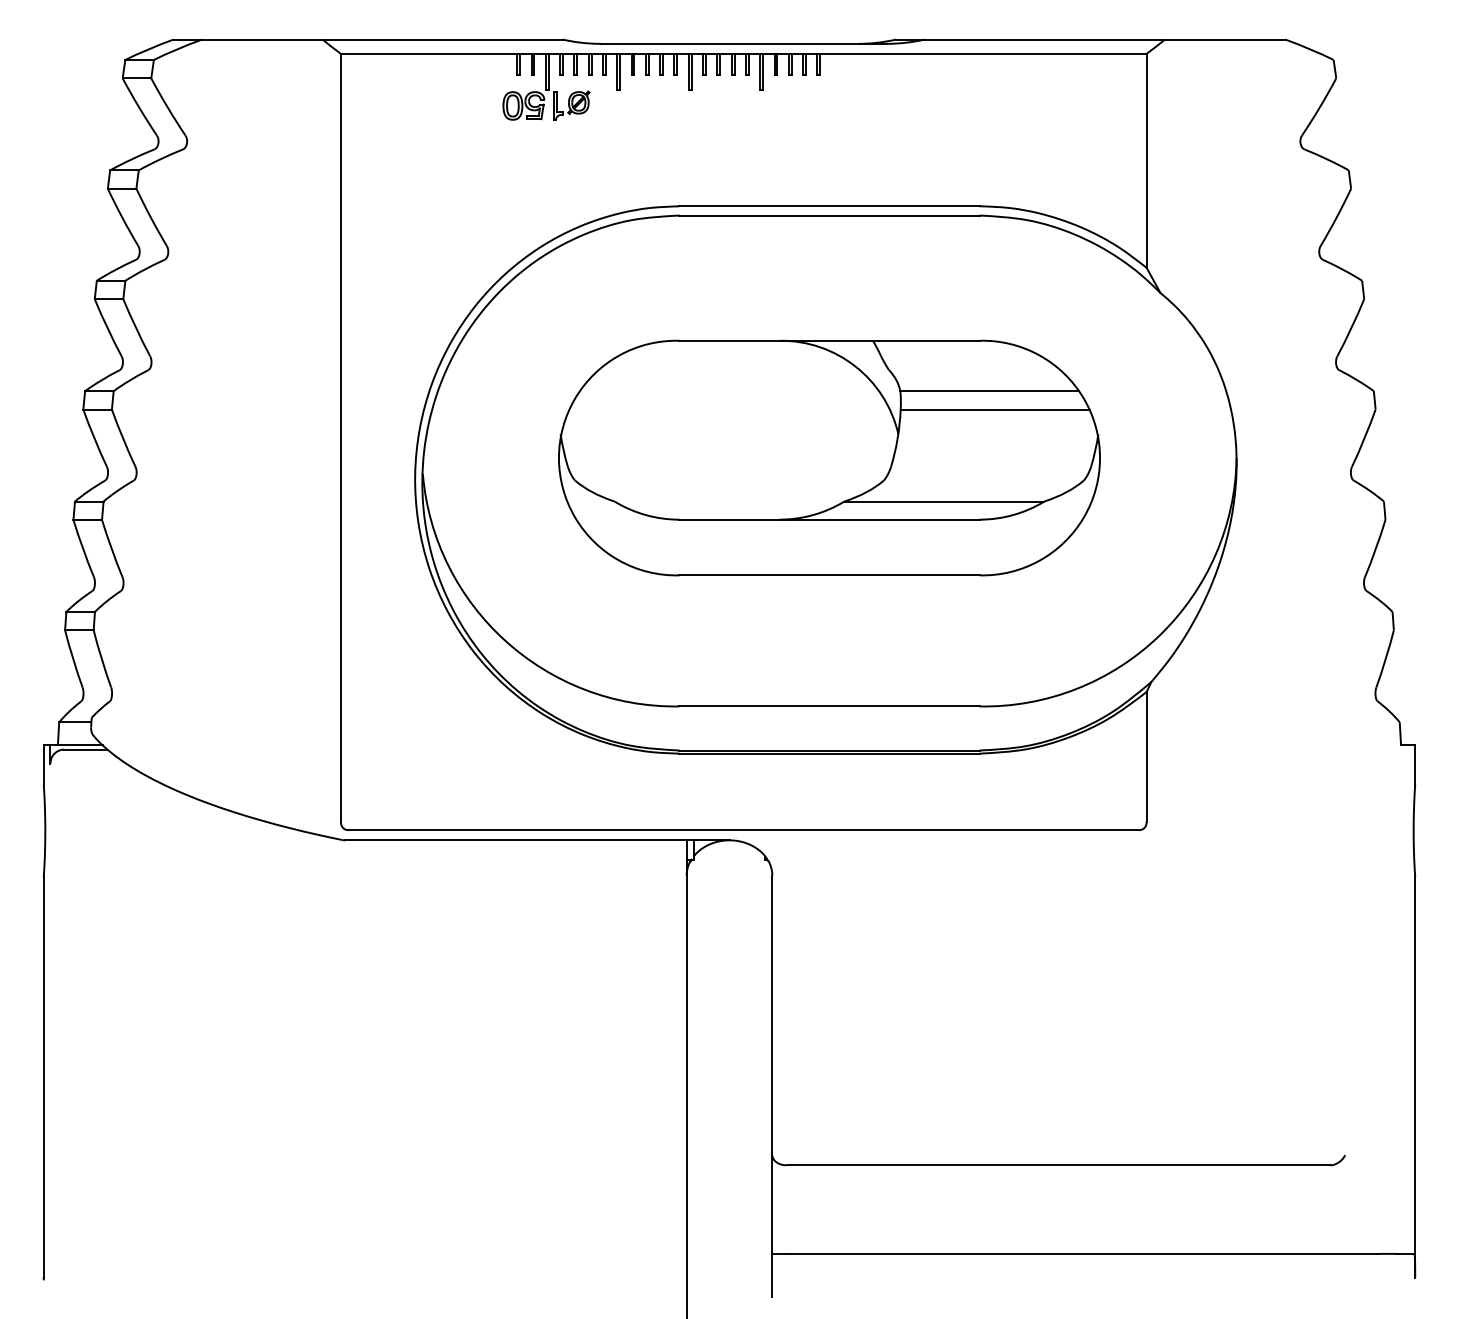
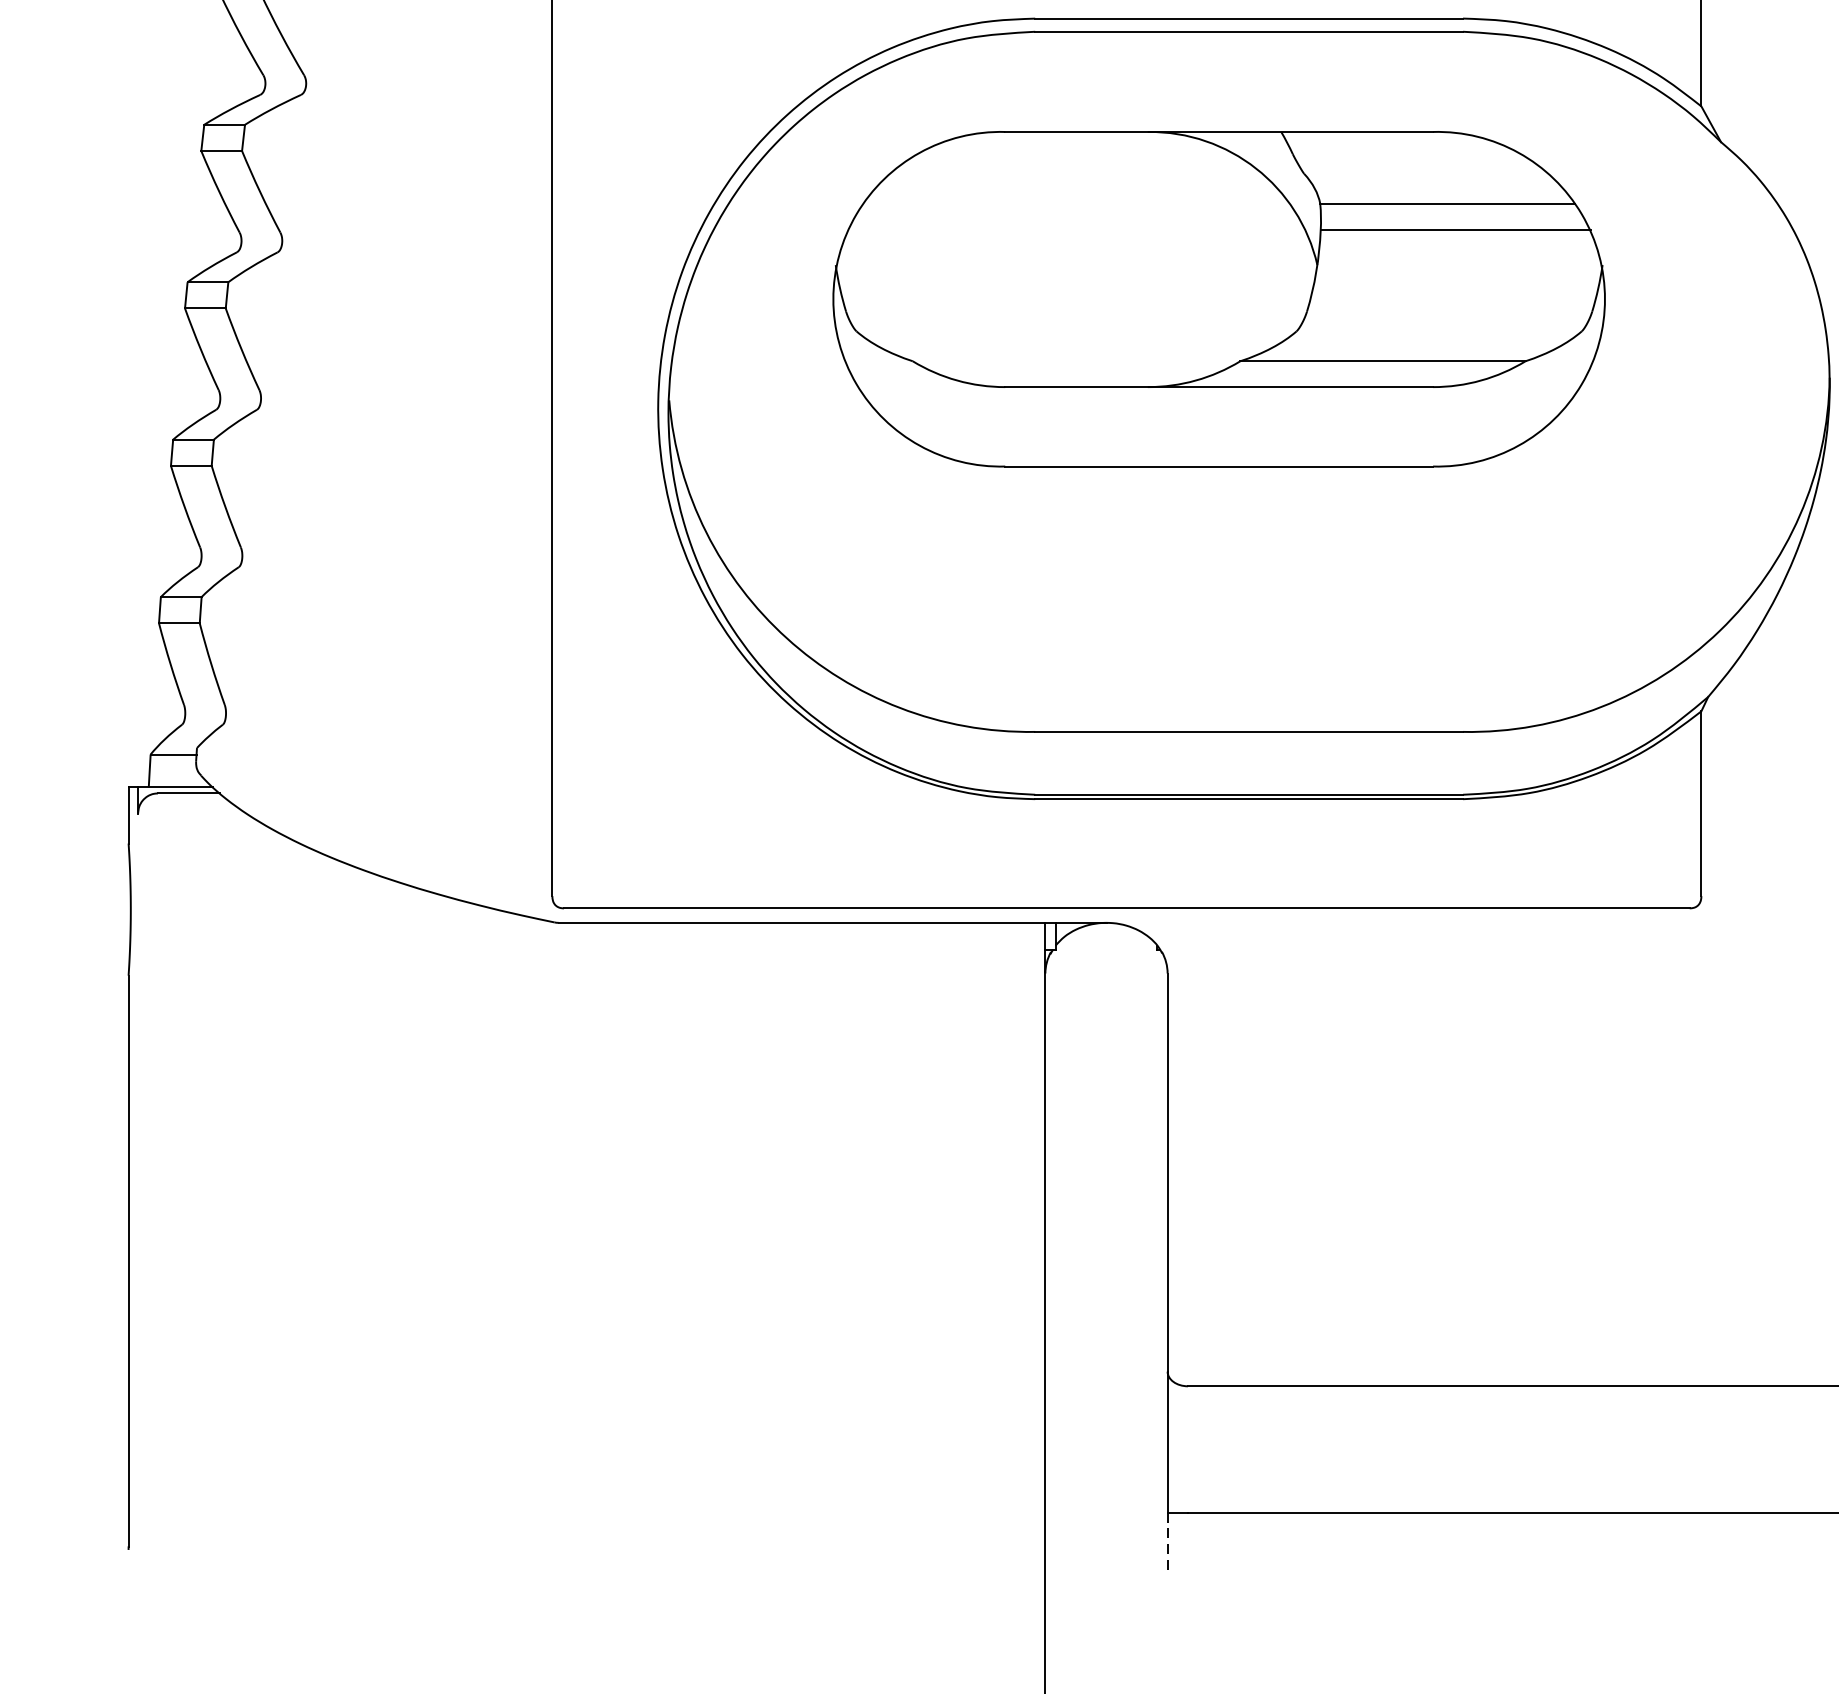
part: (829, 457) -> (1219, 298), moved
line: (772, 1275) -> (1167, 1543), solid -> dashed

